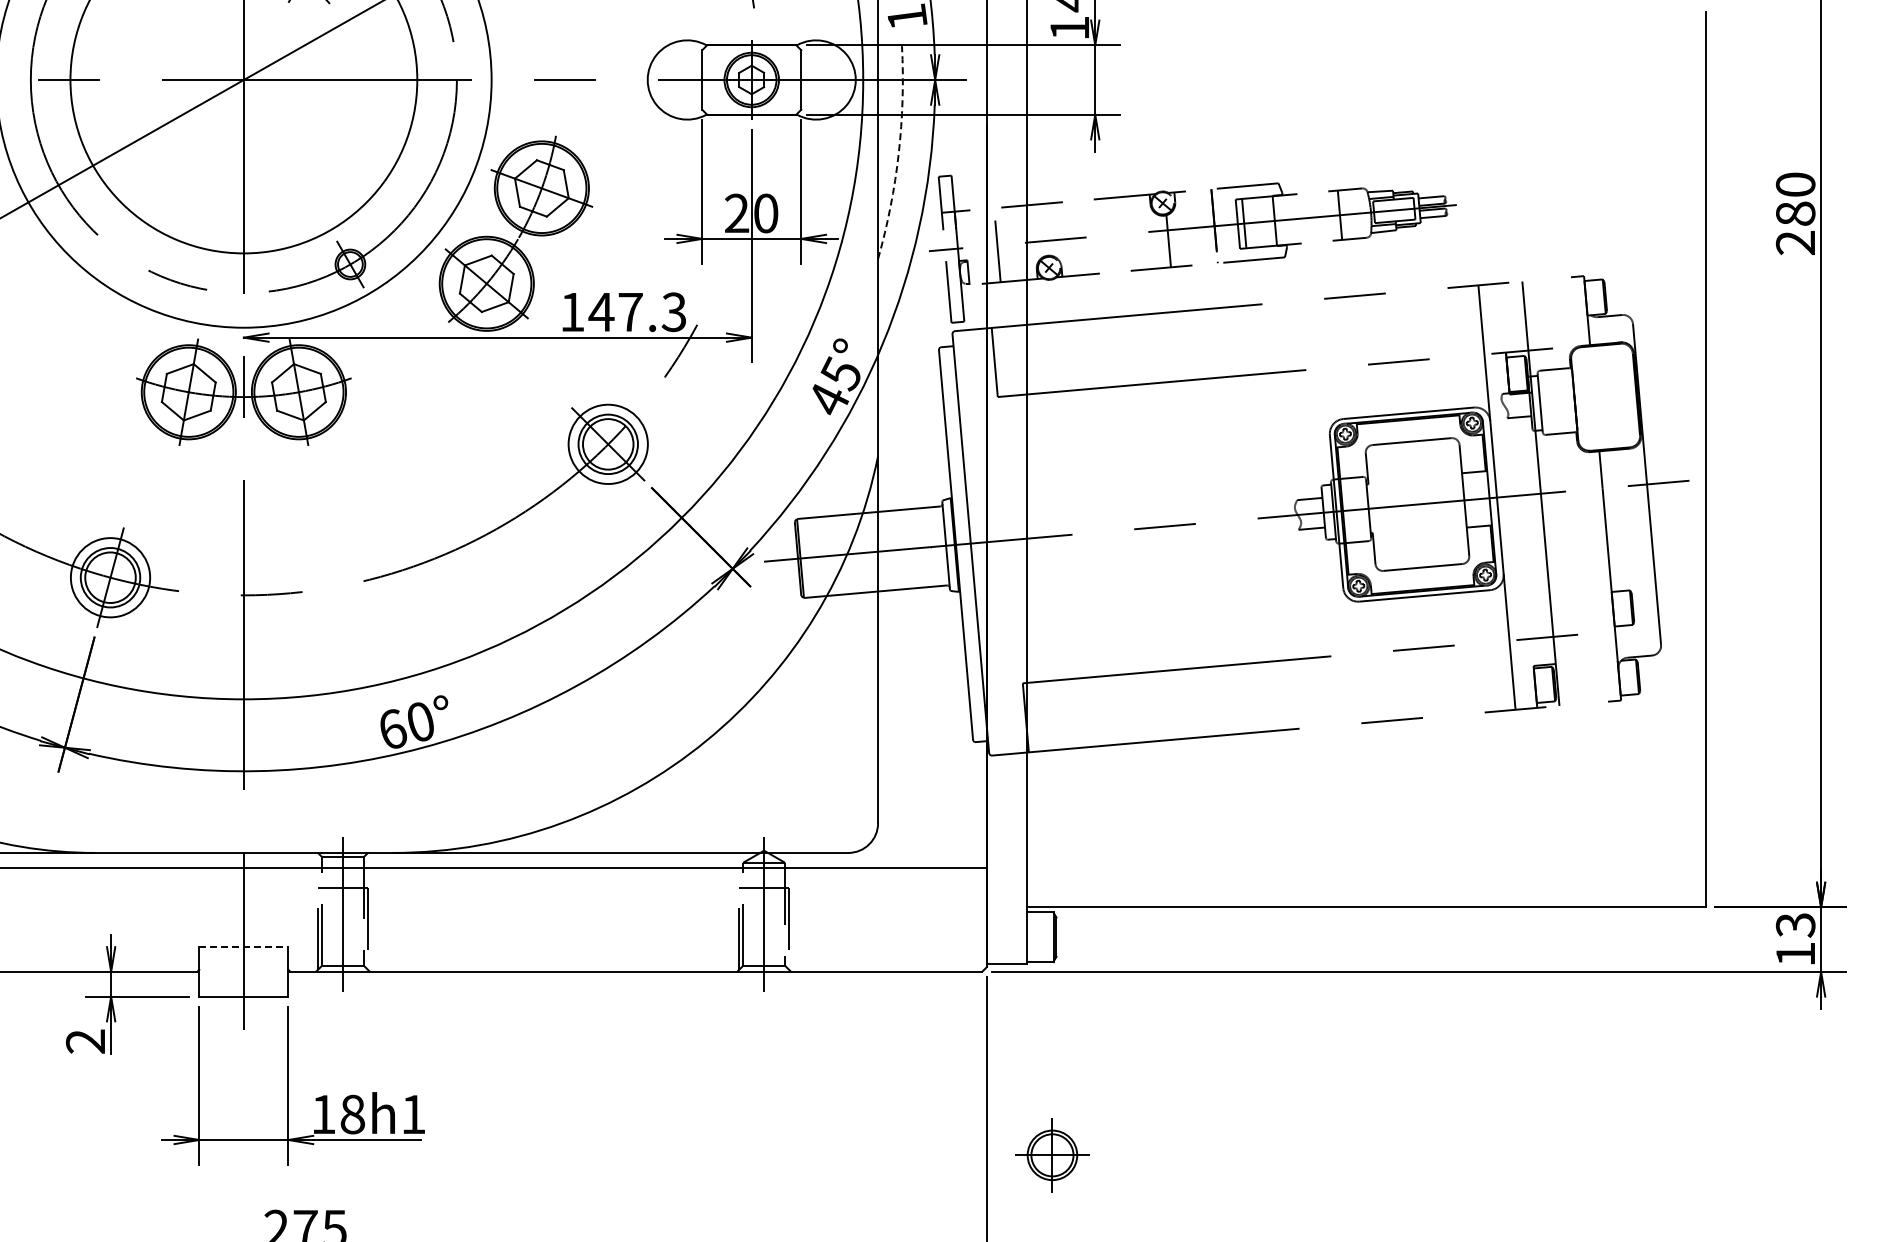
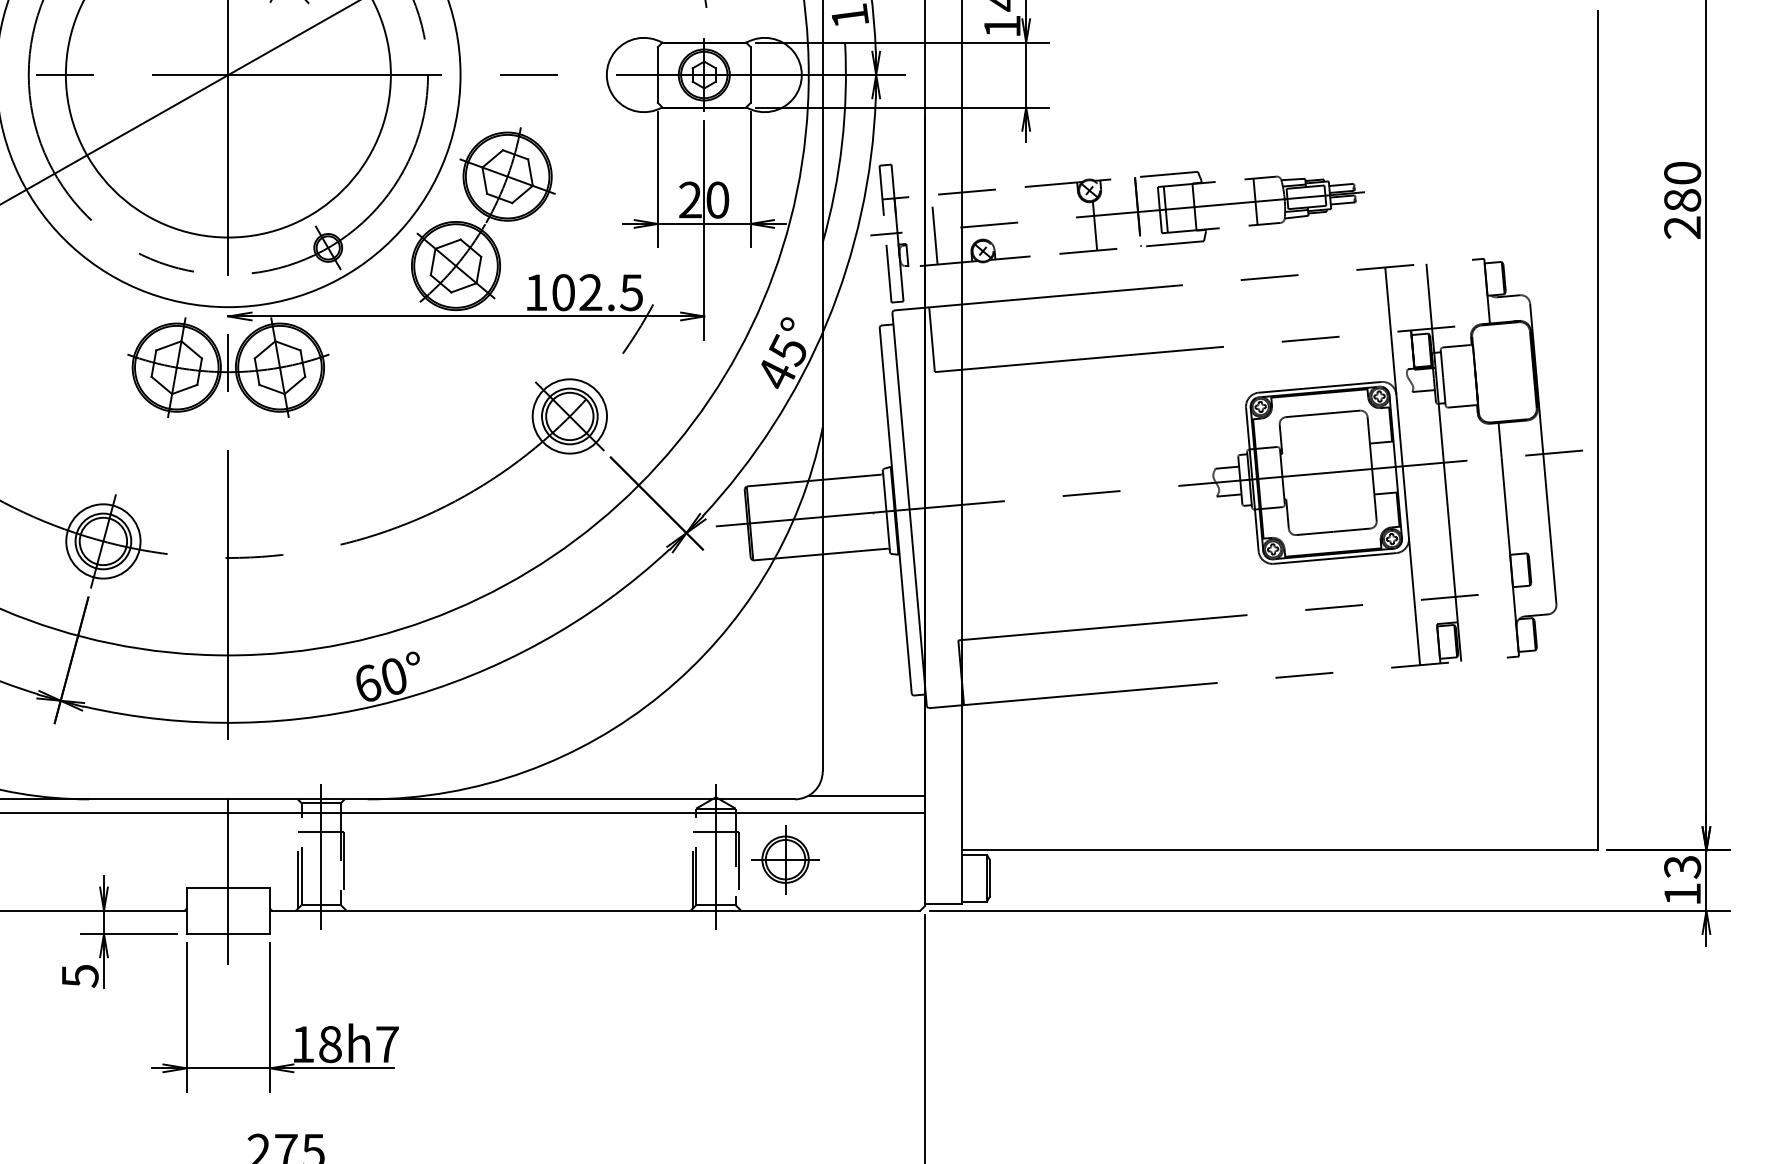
arc: (898, 153) -> (841, 143), dashed -> solid
text: (637, 312) -> (597, 292), 147.3 -> 102.5
line: (925, 848) -> (867, 795), added
line: (243, 947) -> (228, 887), dashed -> solid
text: (85, 1041) -> (79, 976), 2 -> 5
text: (413, 1114) -> (387, 1044), 18h1 -> 18h7
part: (1052, 1155) -> (785, 859), moved

